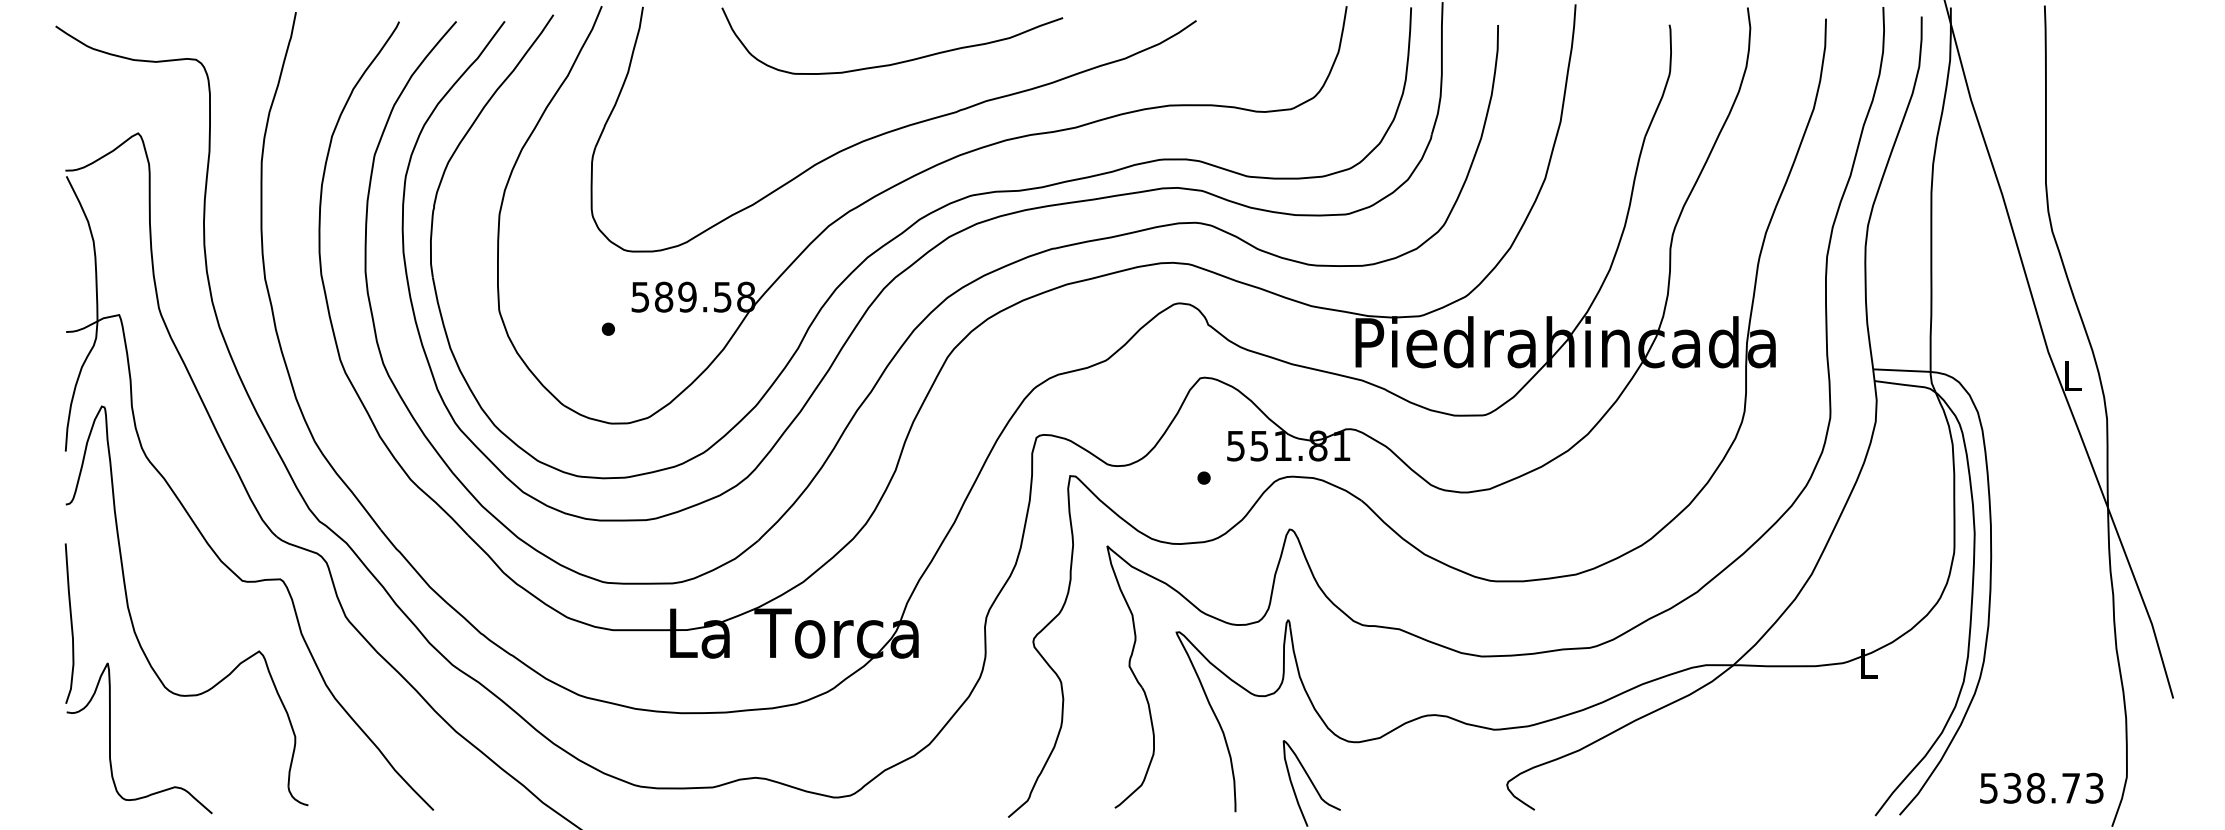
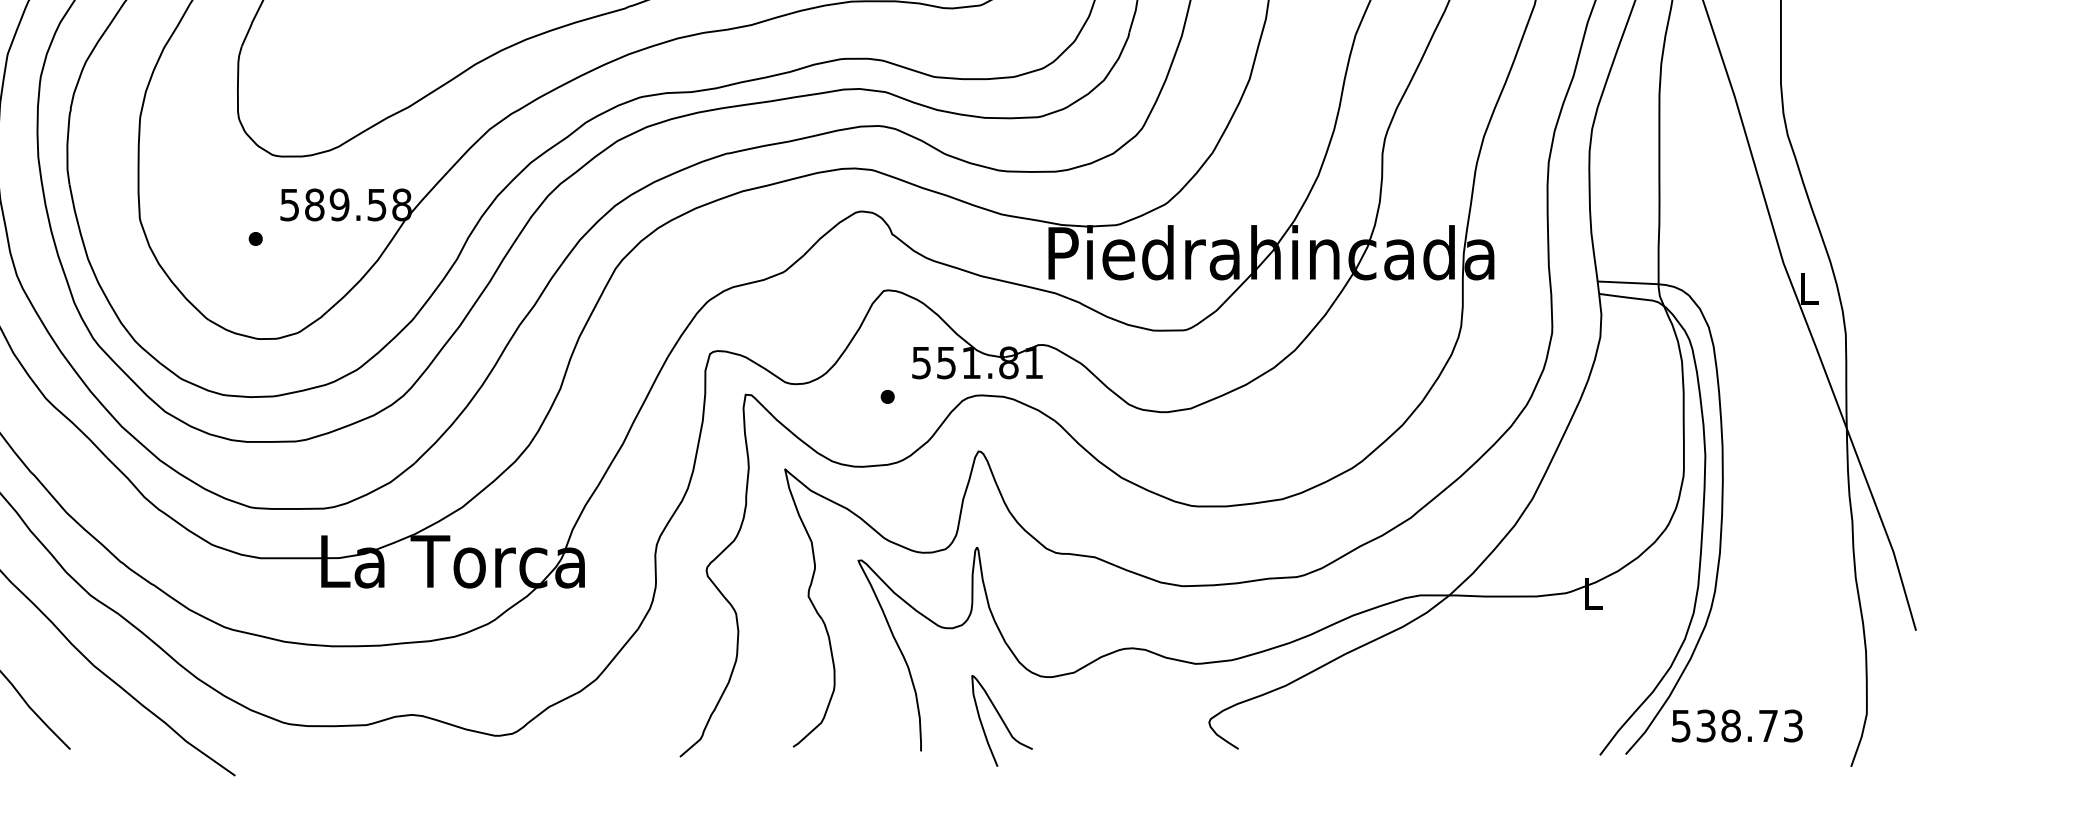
text: (2041, 787) -> (1736, 725), moved

